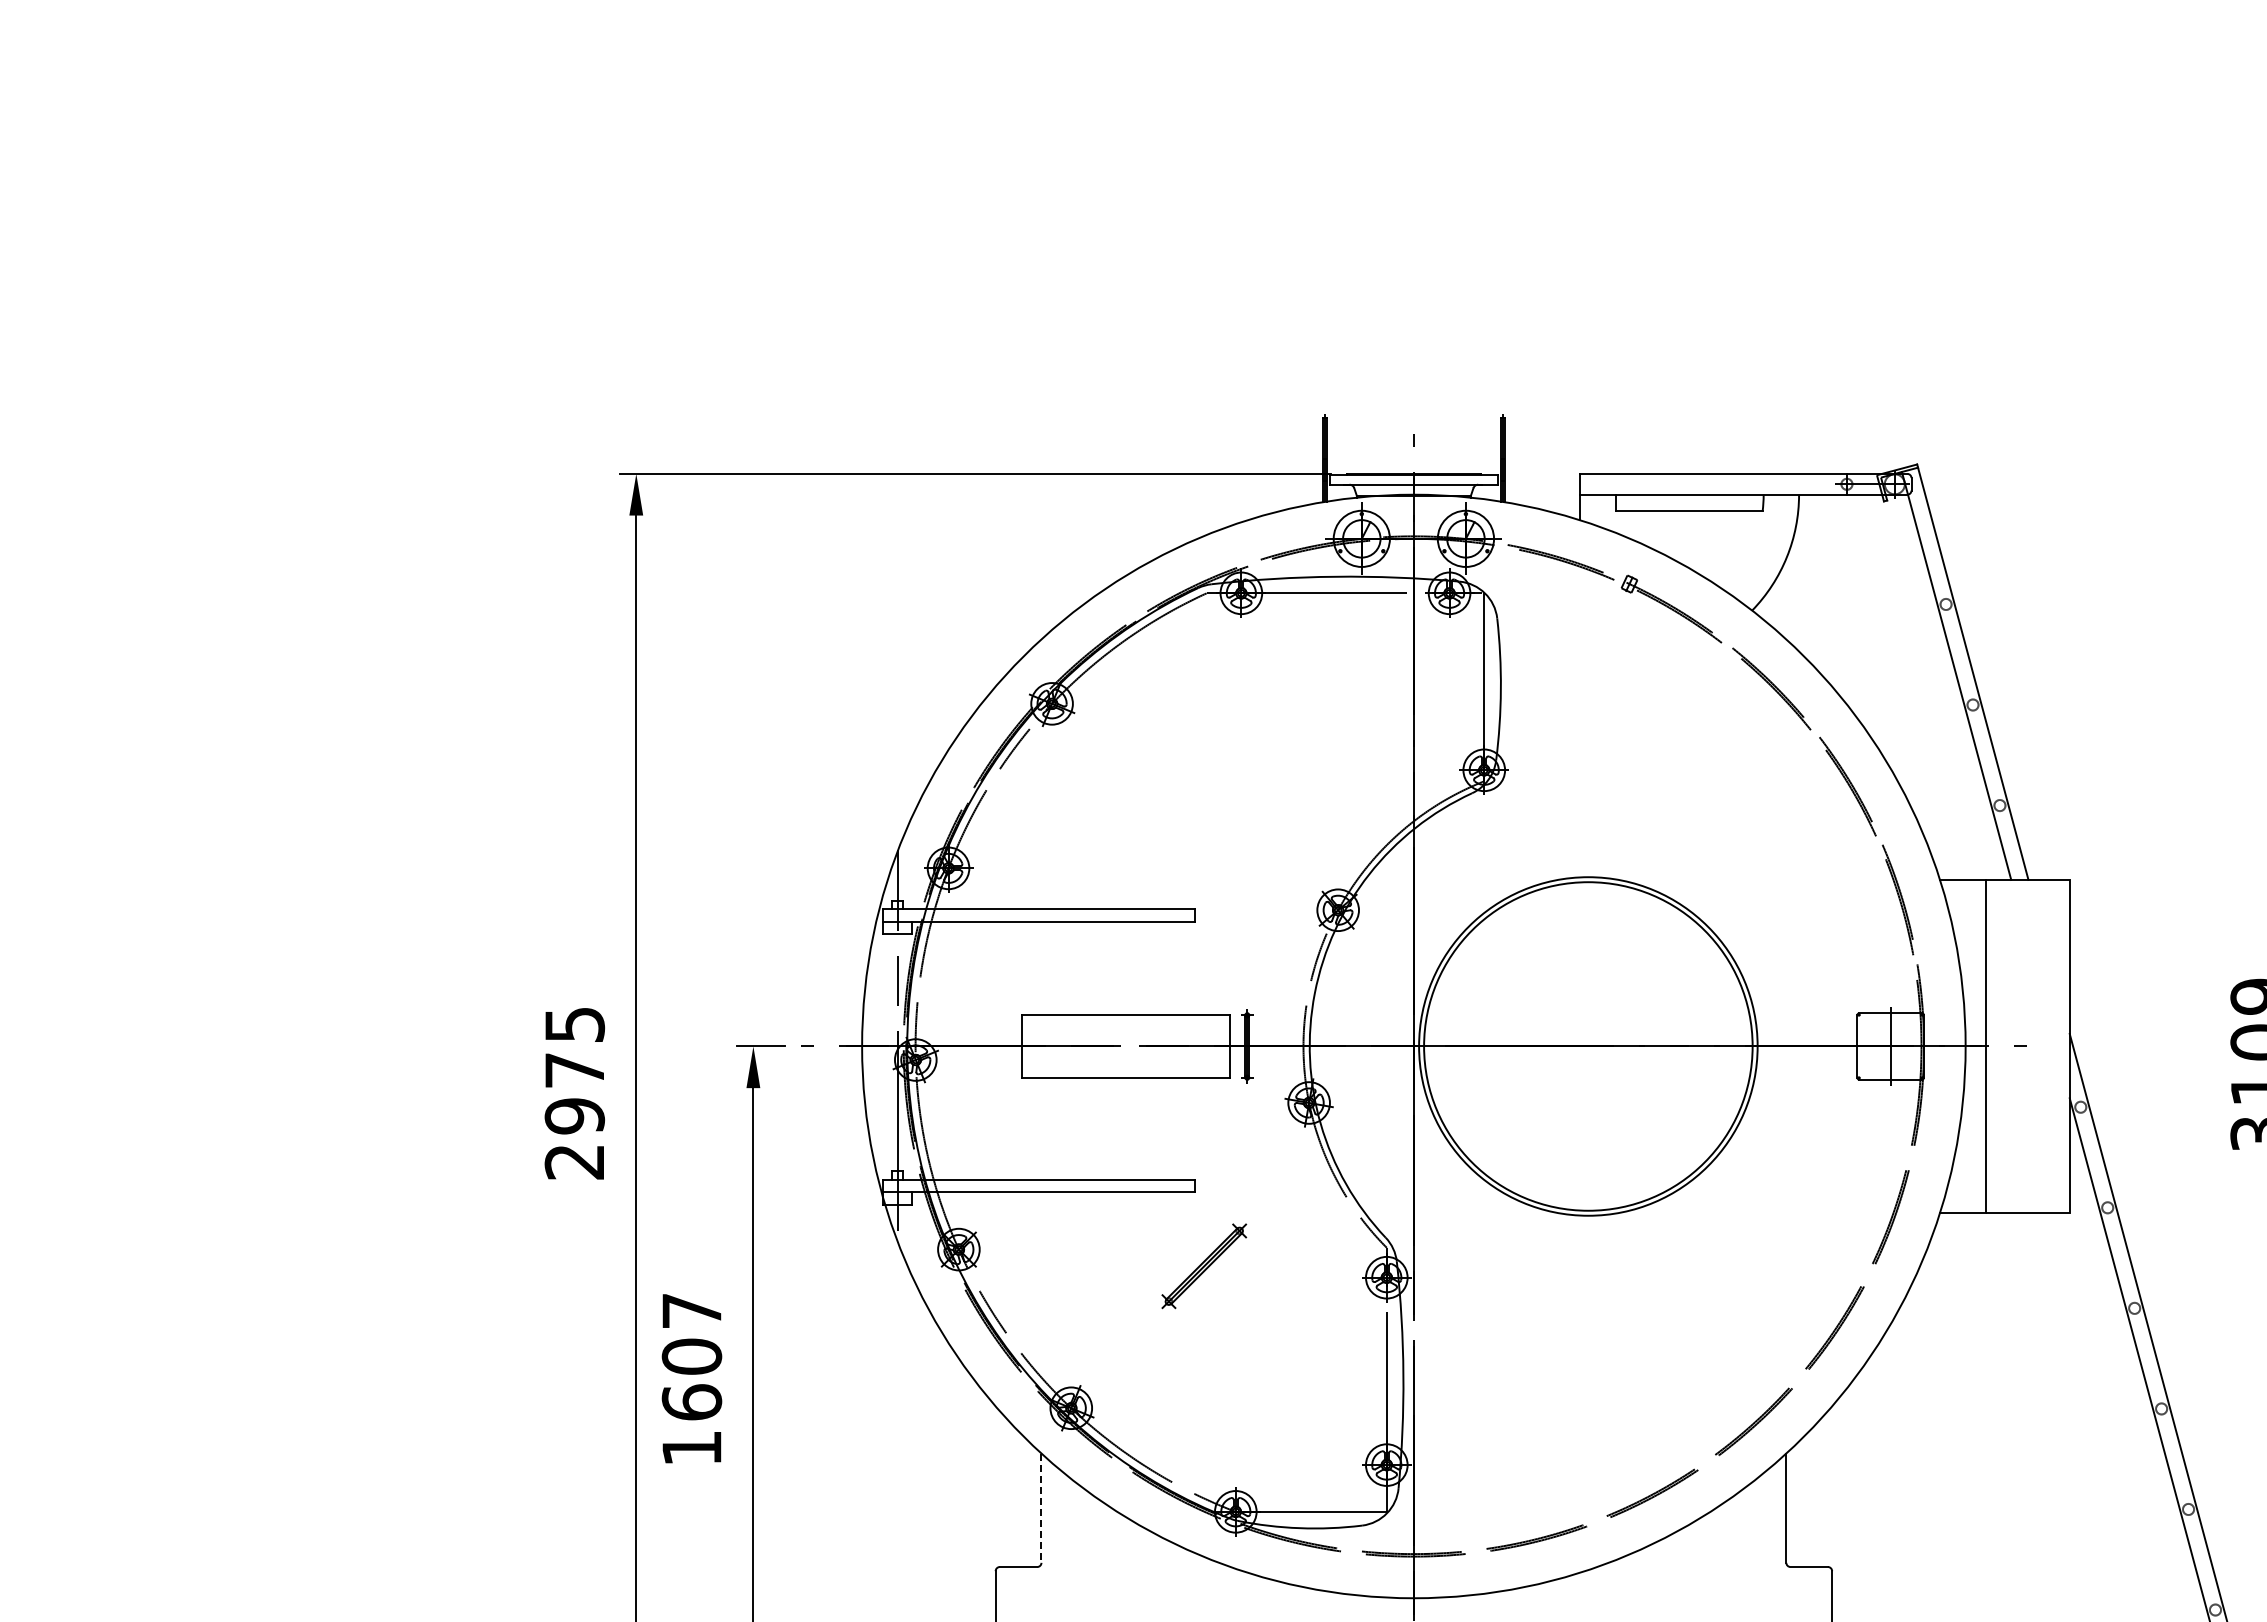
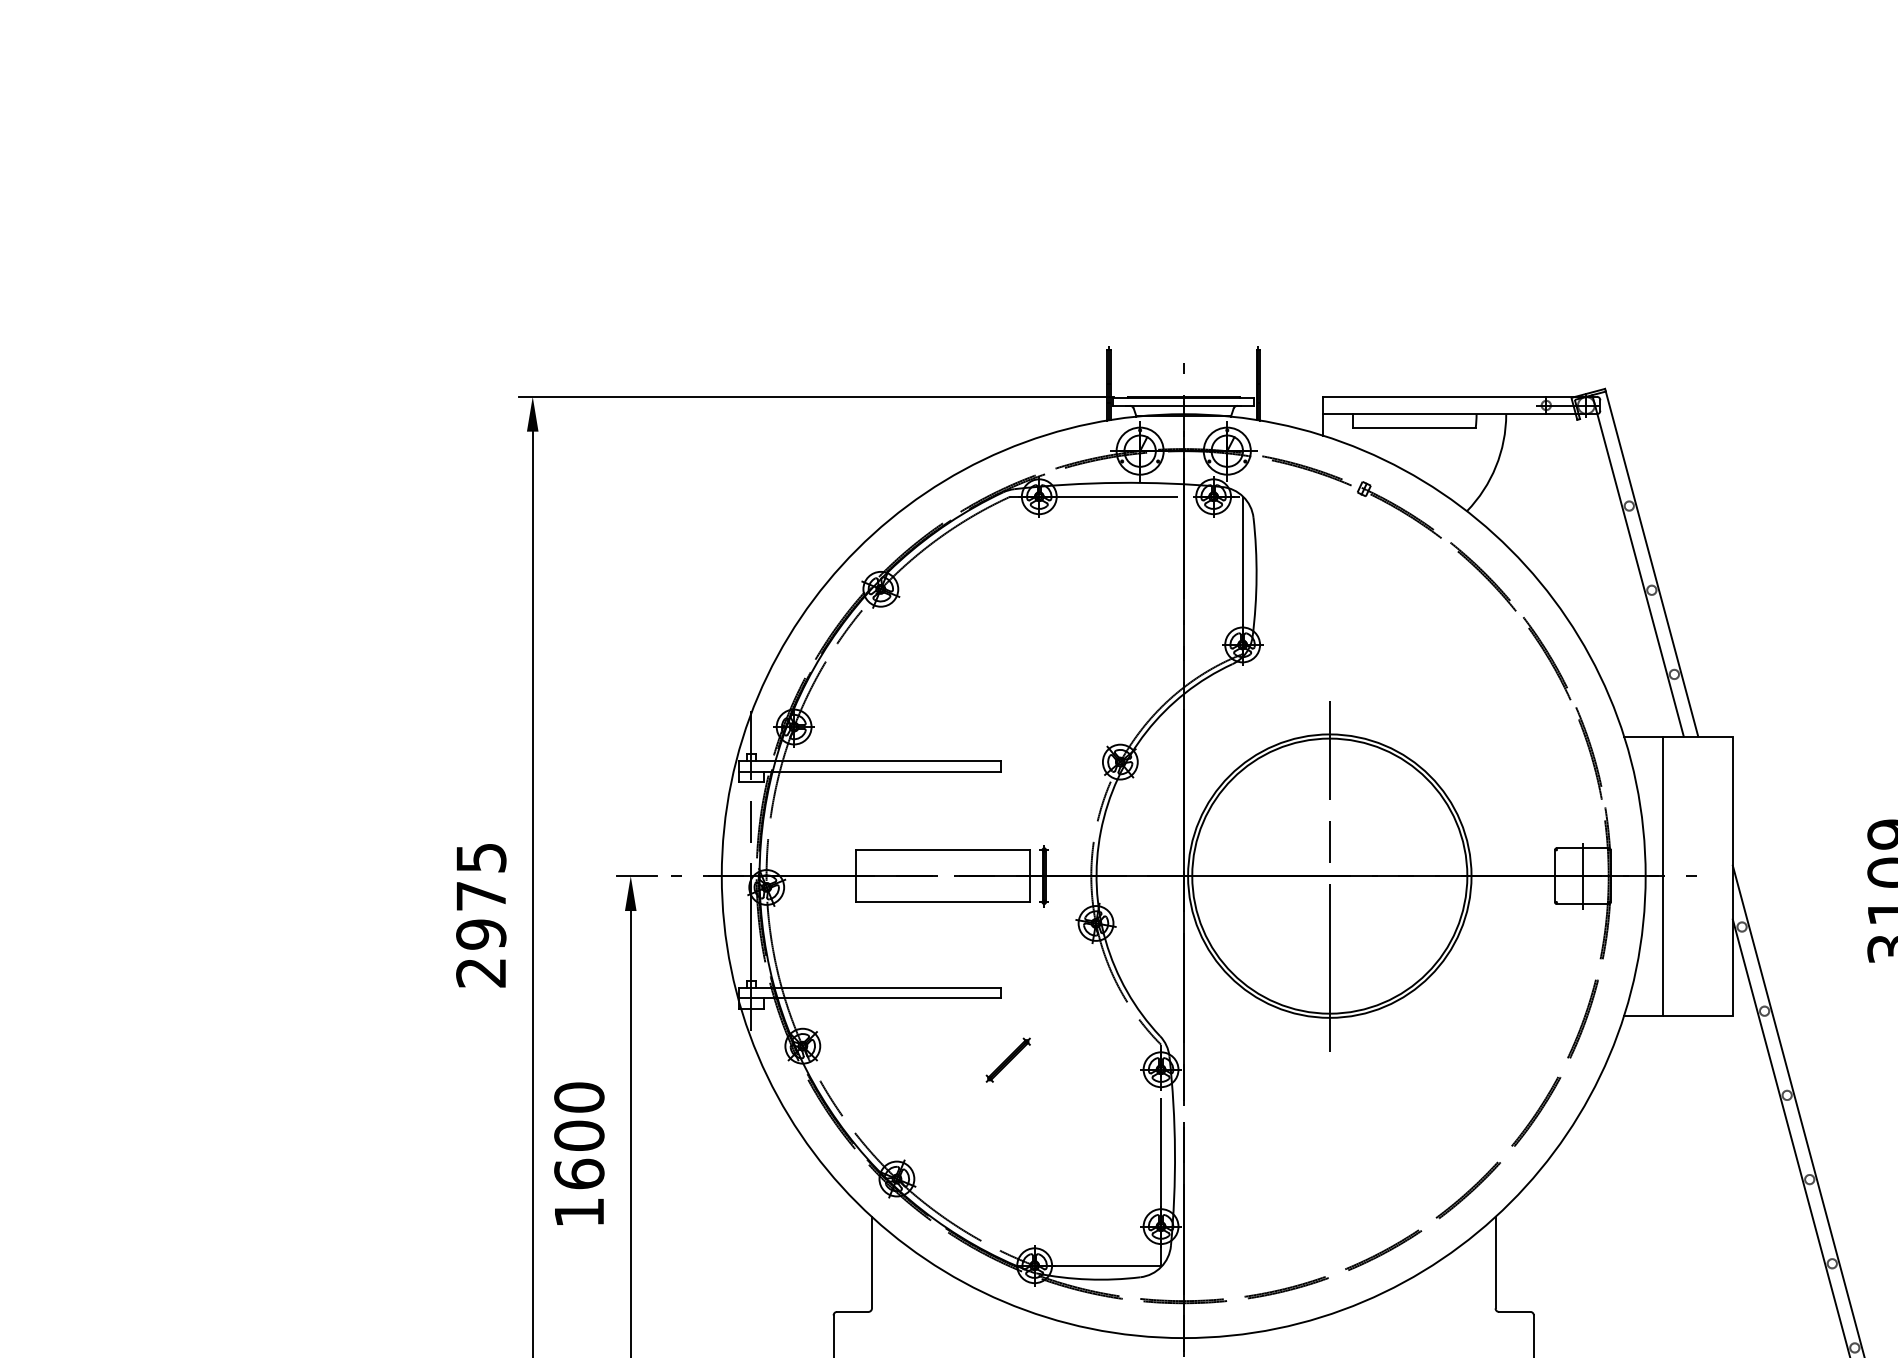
line: (1588, 1046) -> (1329, 876), added
part: (1204, 1266) -> (1008, 1060), size x0.62
text: (691, 1310) -> (578, 1097), 1607 -> 1600
line: (1041, 1508) -> (871, 1262), dashed -> solid

